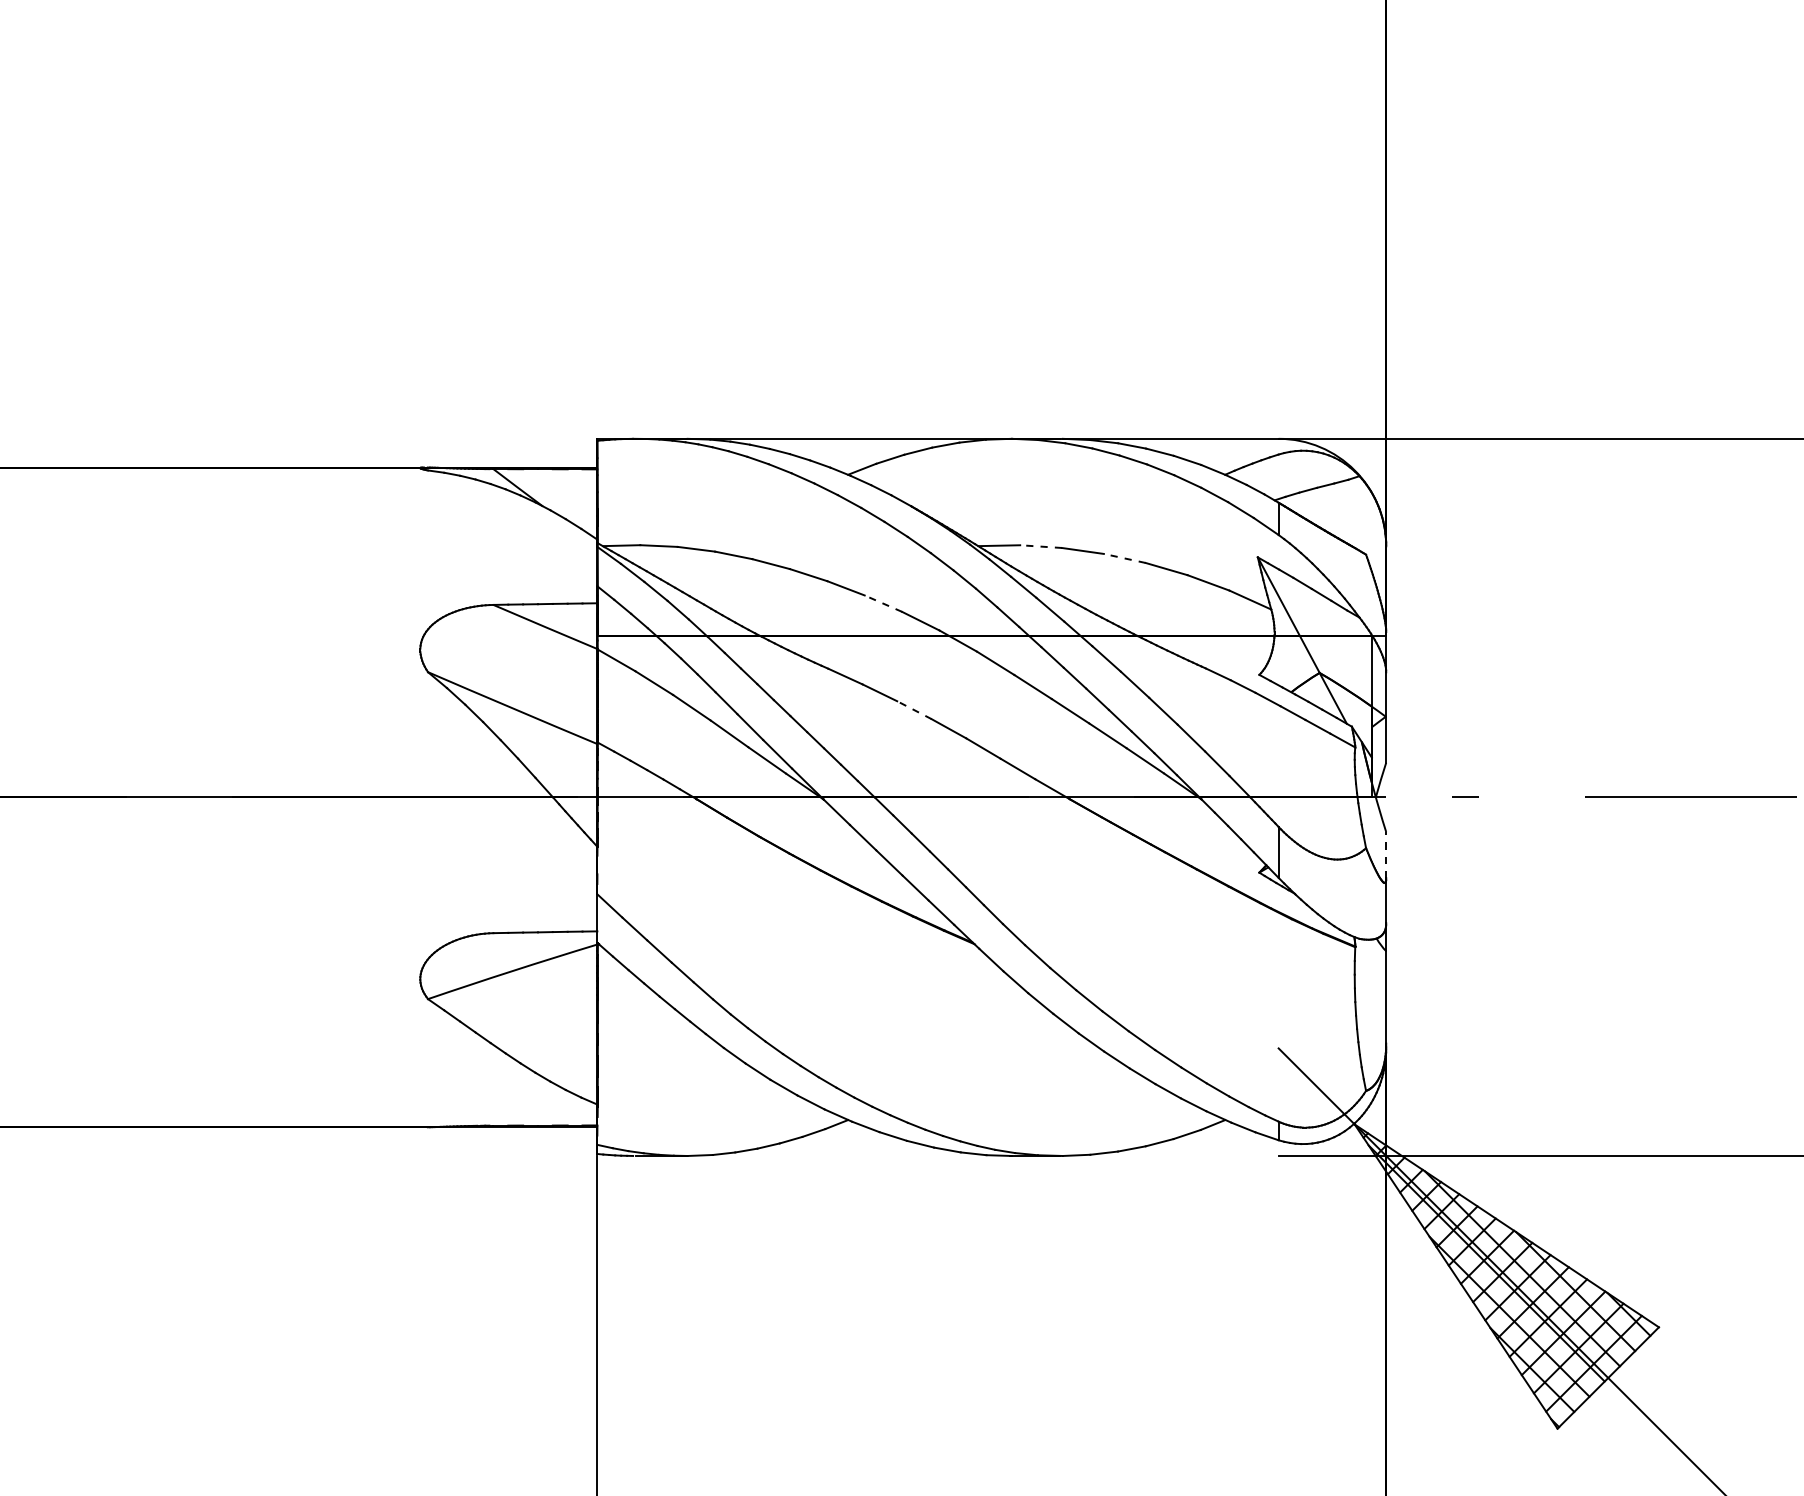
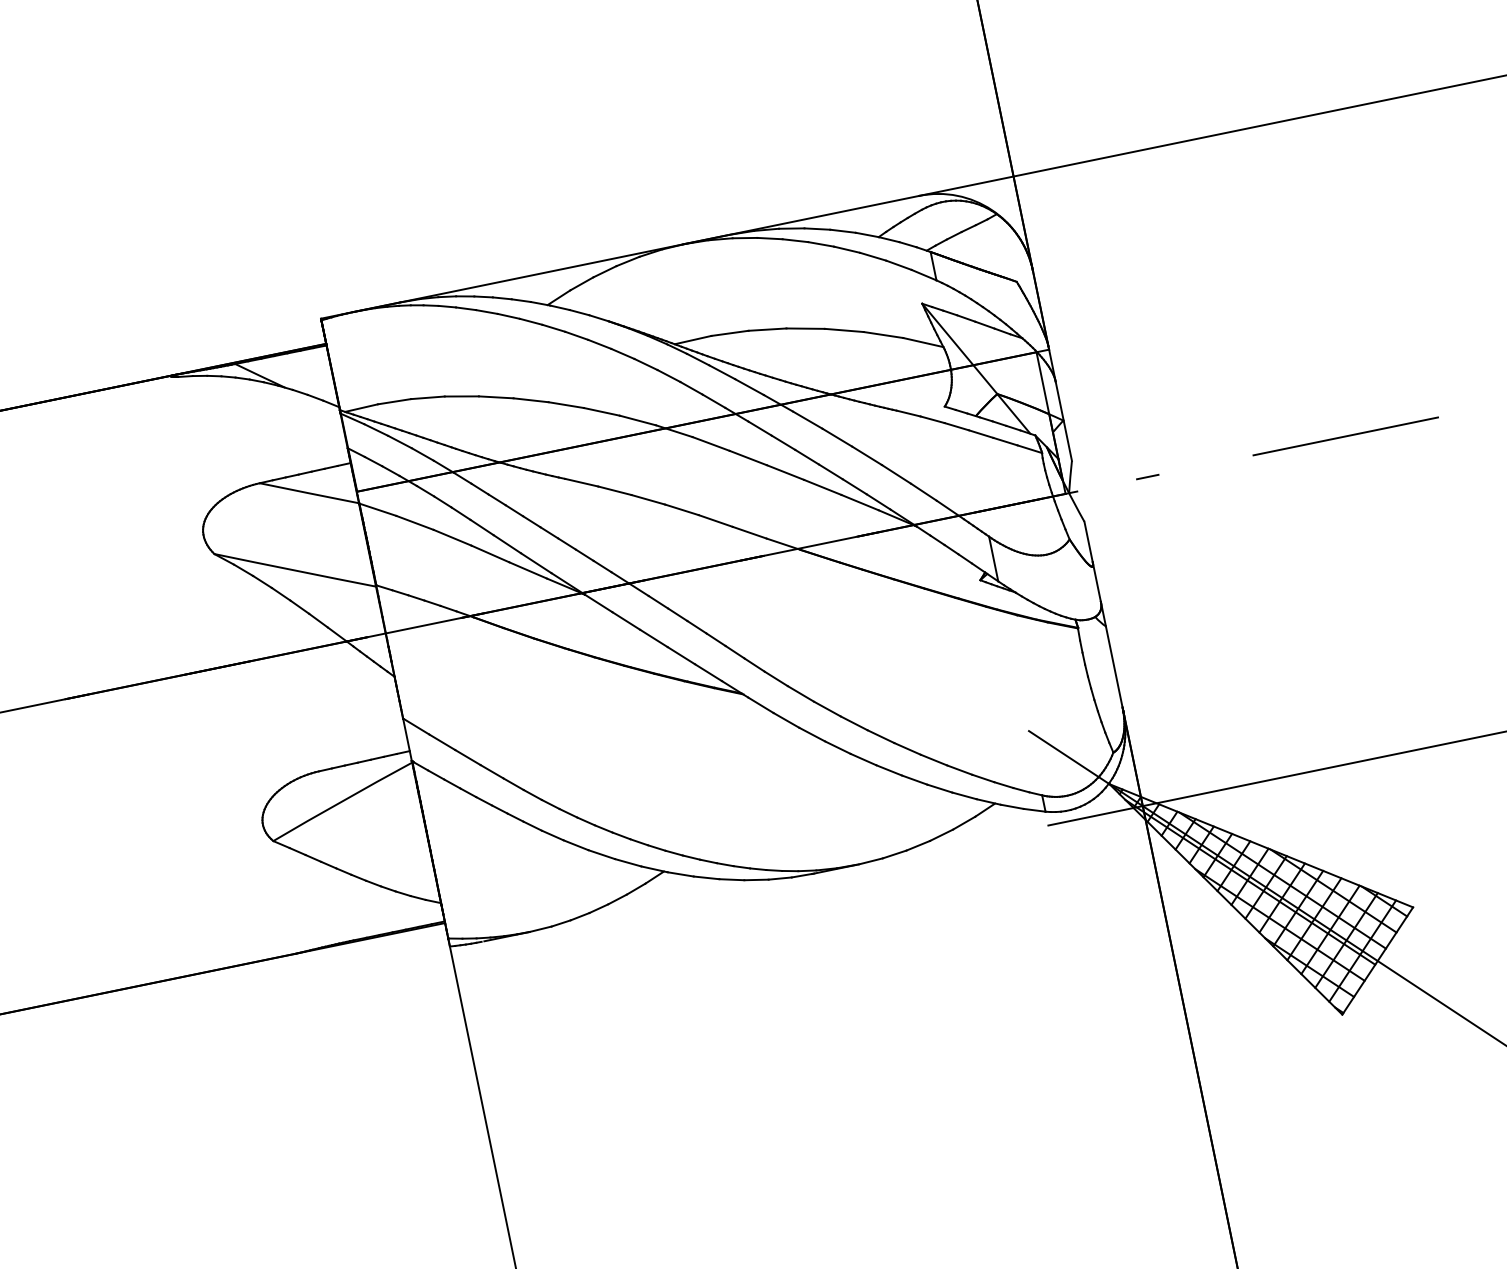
line: (1041, 546) -> (730, 333), dashed -> solid
line: (1124, 558) -> (805, 328), dashed -> solid
line: (882, 603) -> (601, 411), dashed -> solid
line: (914, 709) -> (648, 499), dashed -> solid
line: (1386, 854) -> (1088, 541), dashed -> solid

